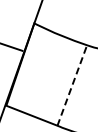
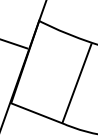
line: (71, 85) -> (76, 83), dashed -> solid

